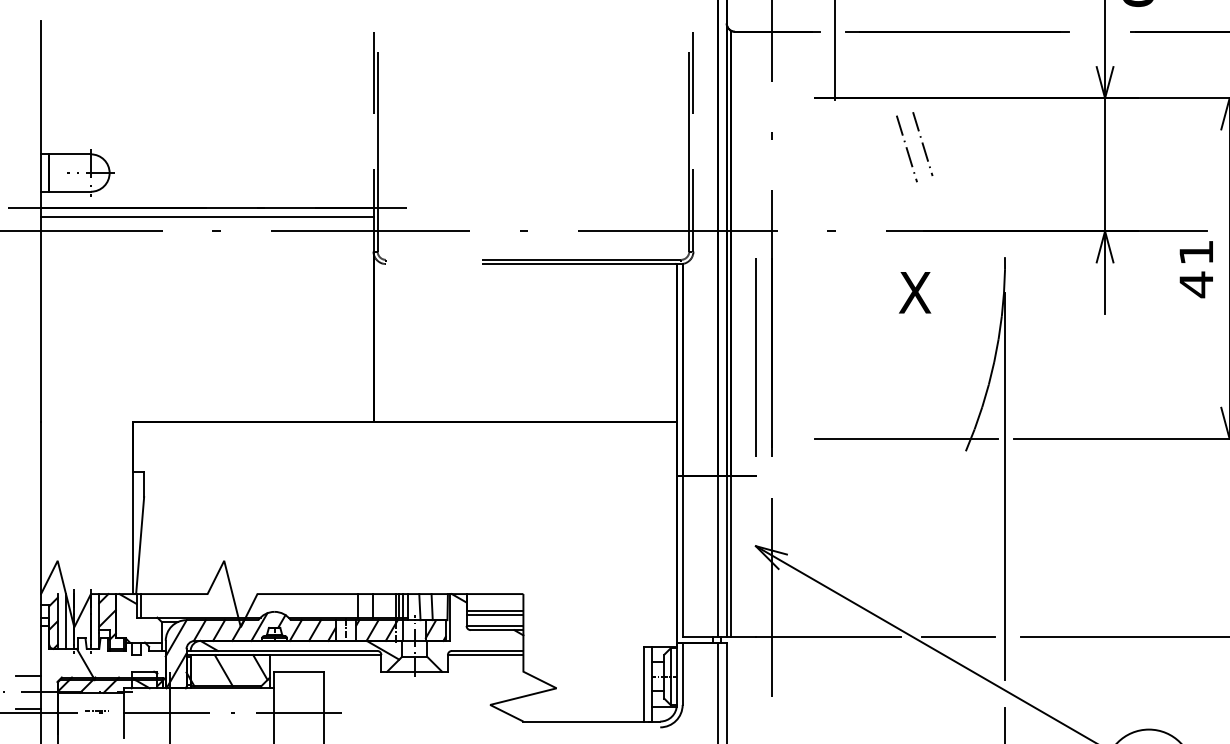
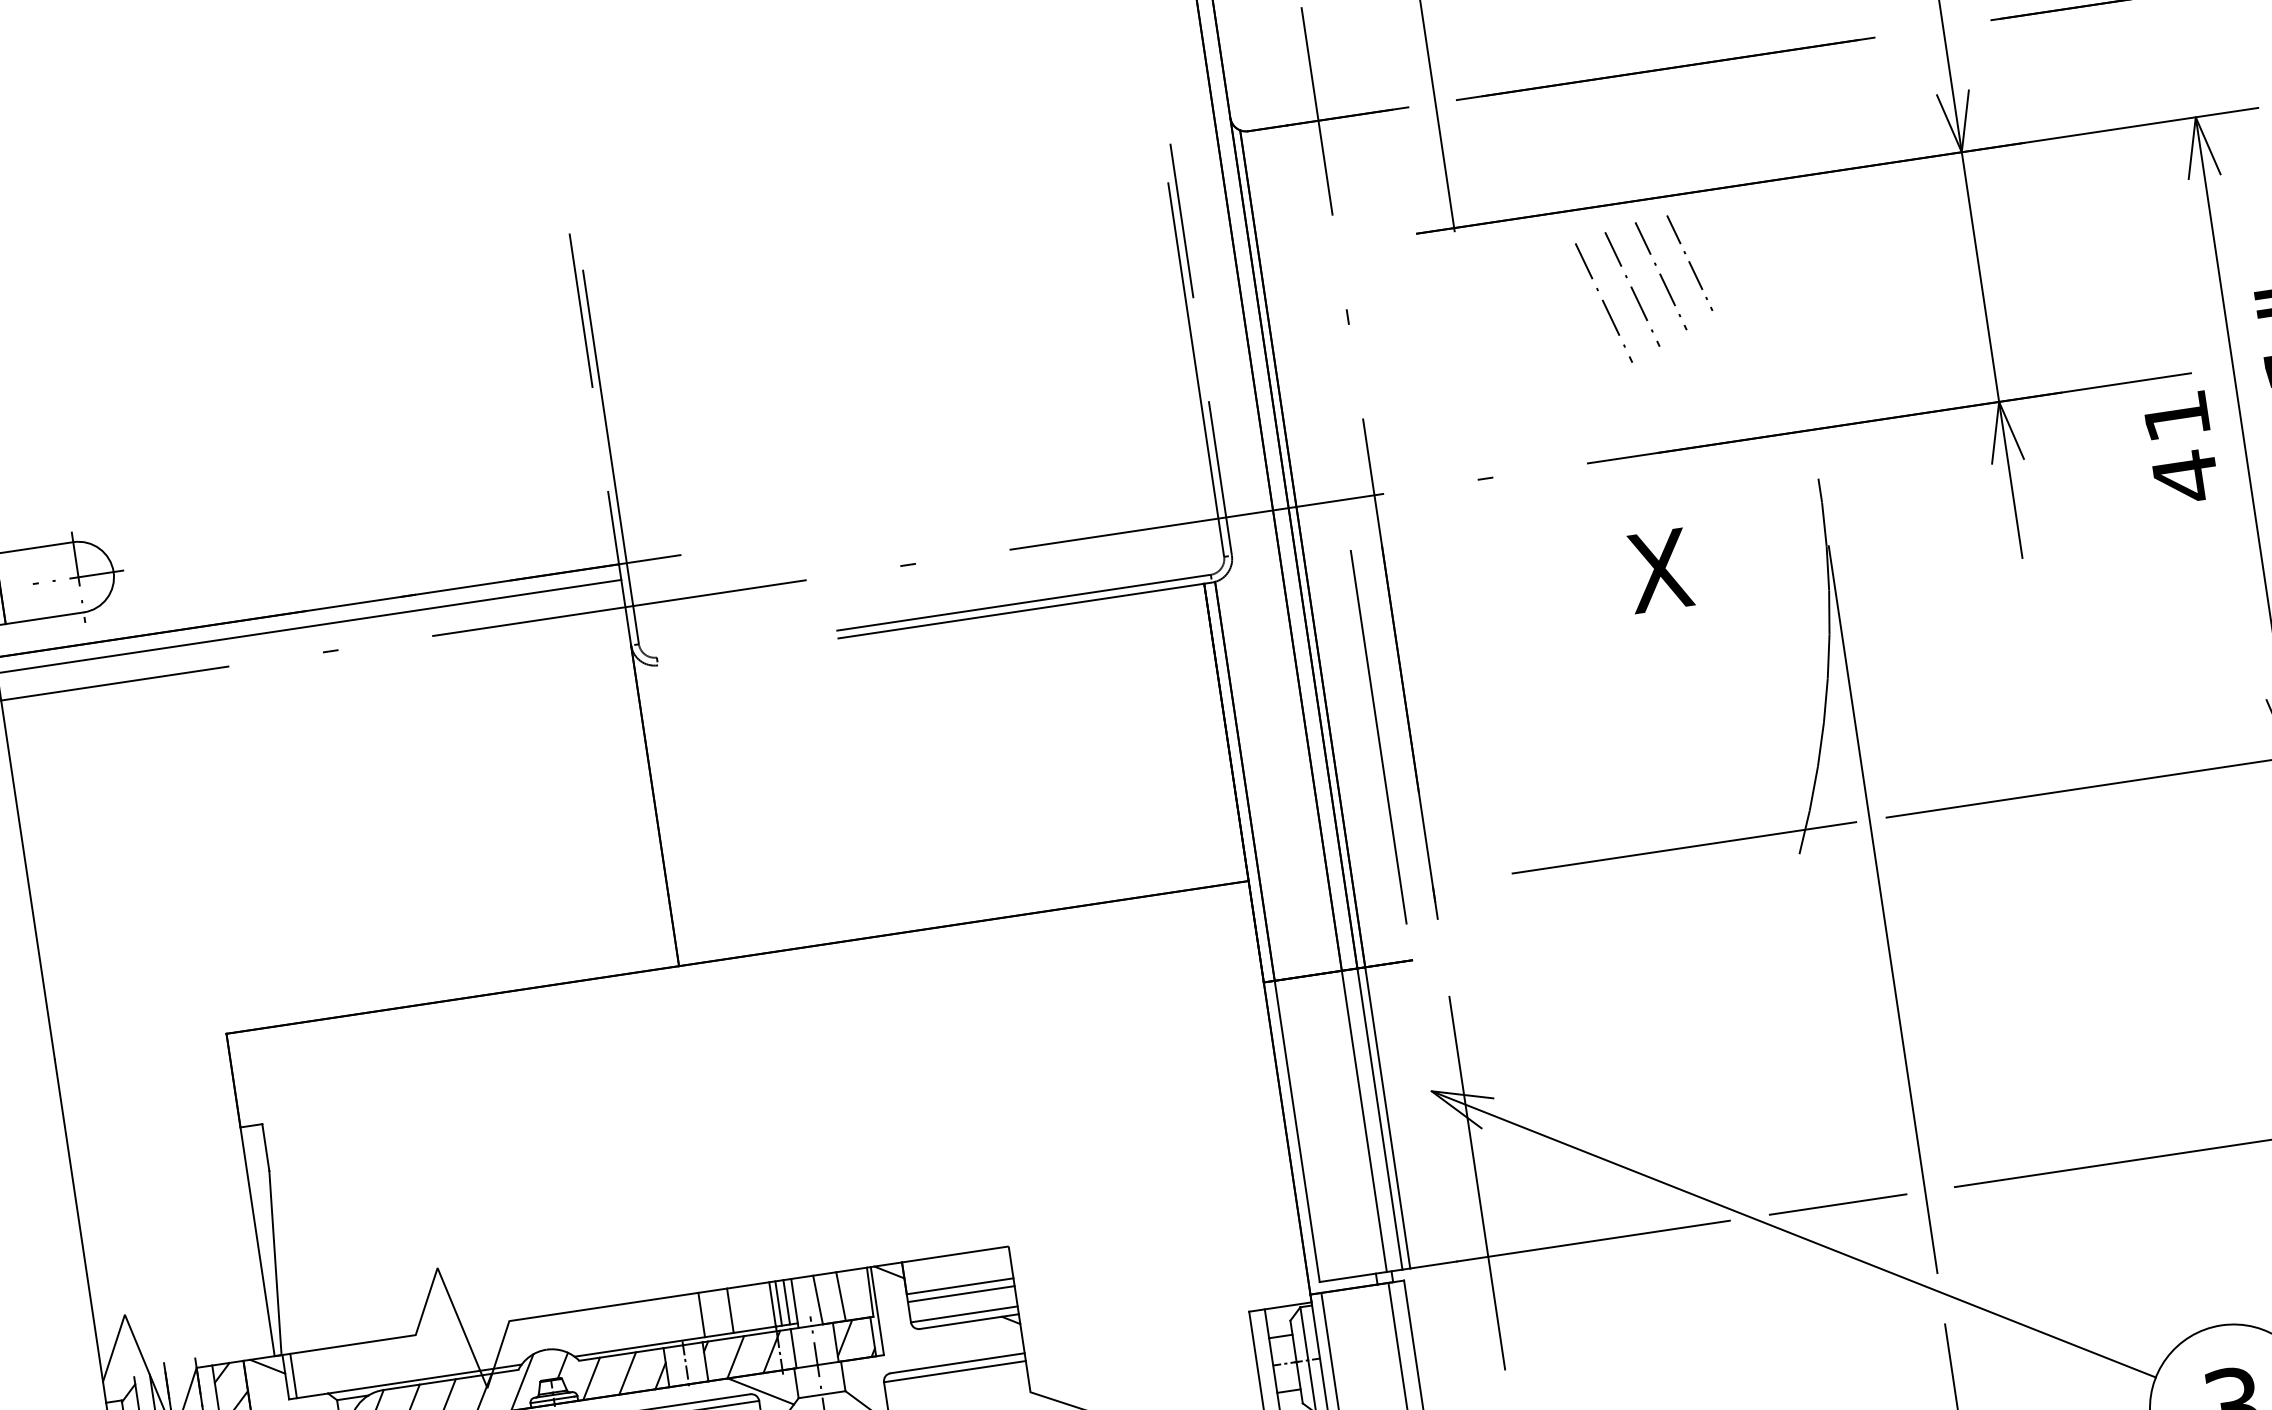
line: (954, 134) -> (1689, 262), added
line: (938, 139) -> (1660, 276), added

